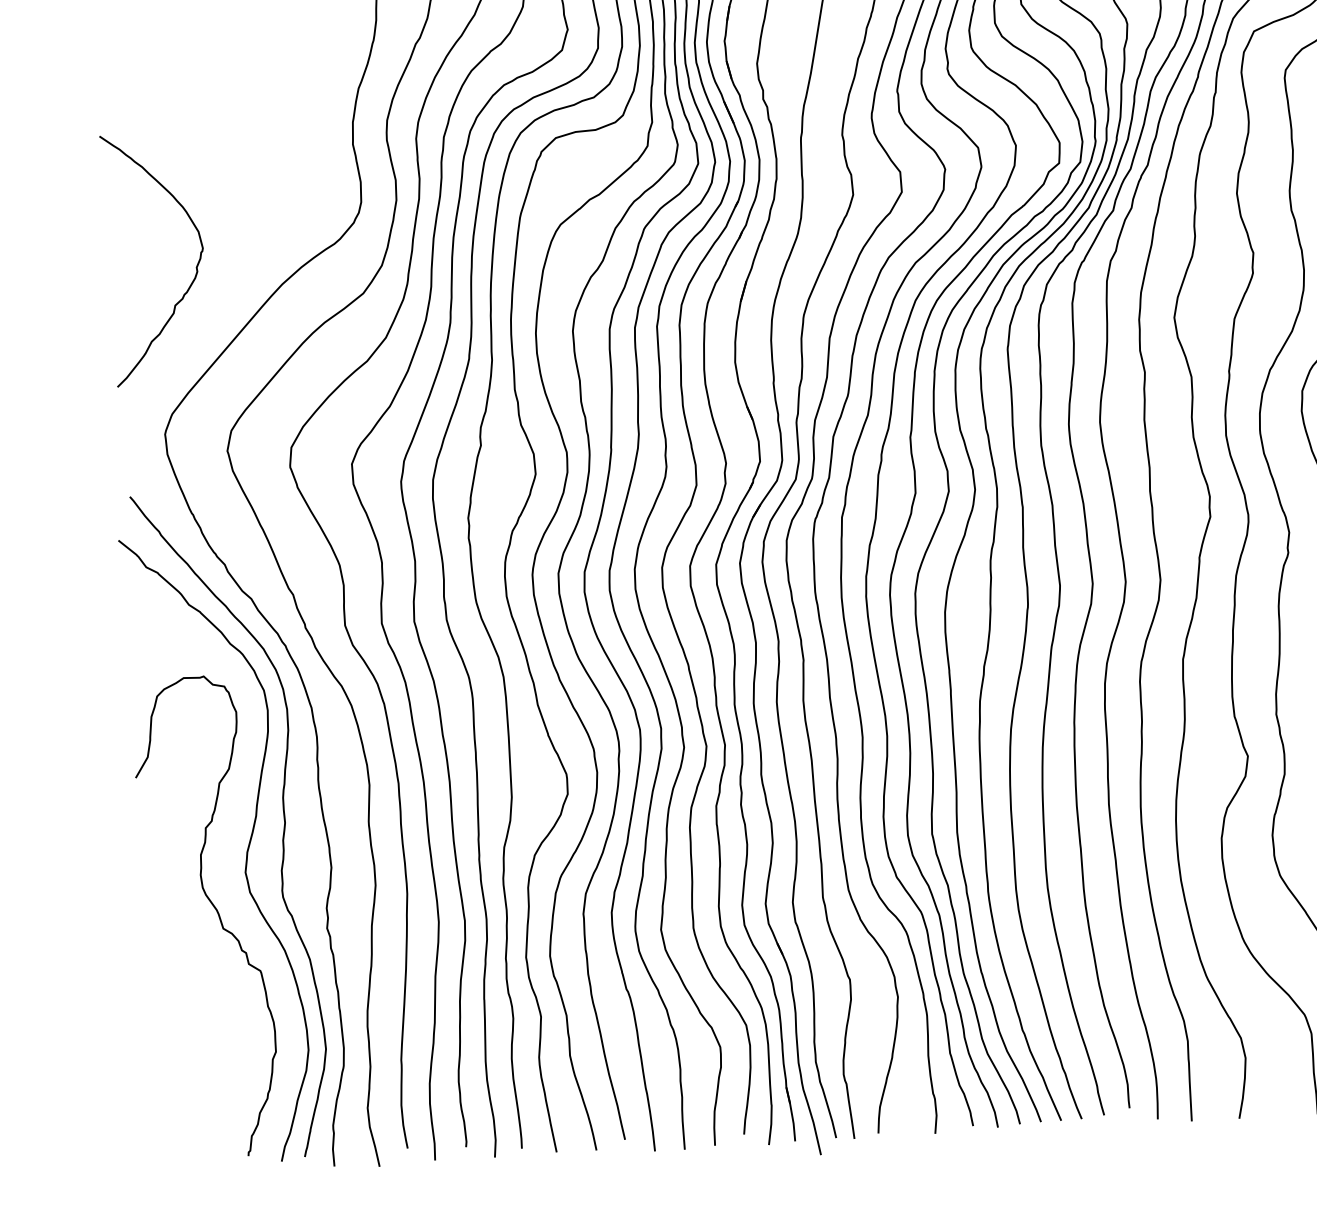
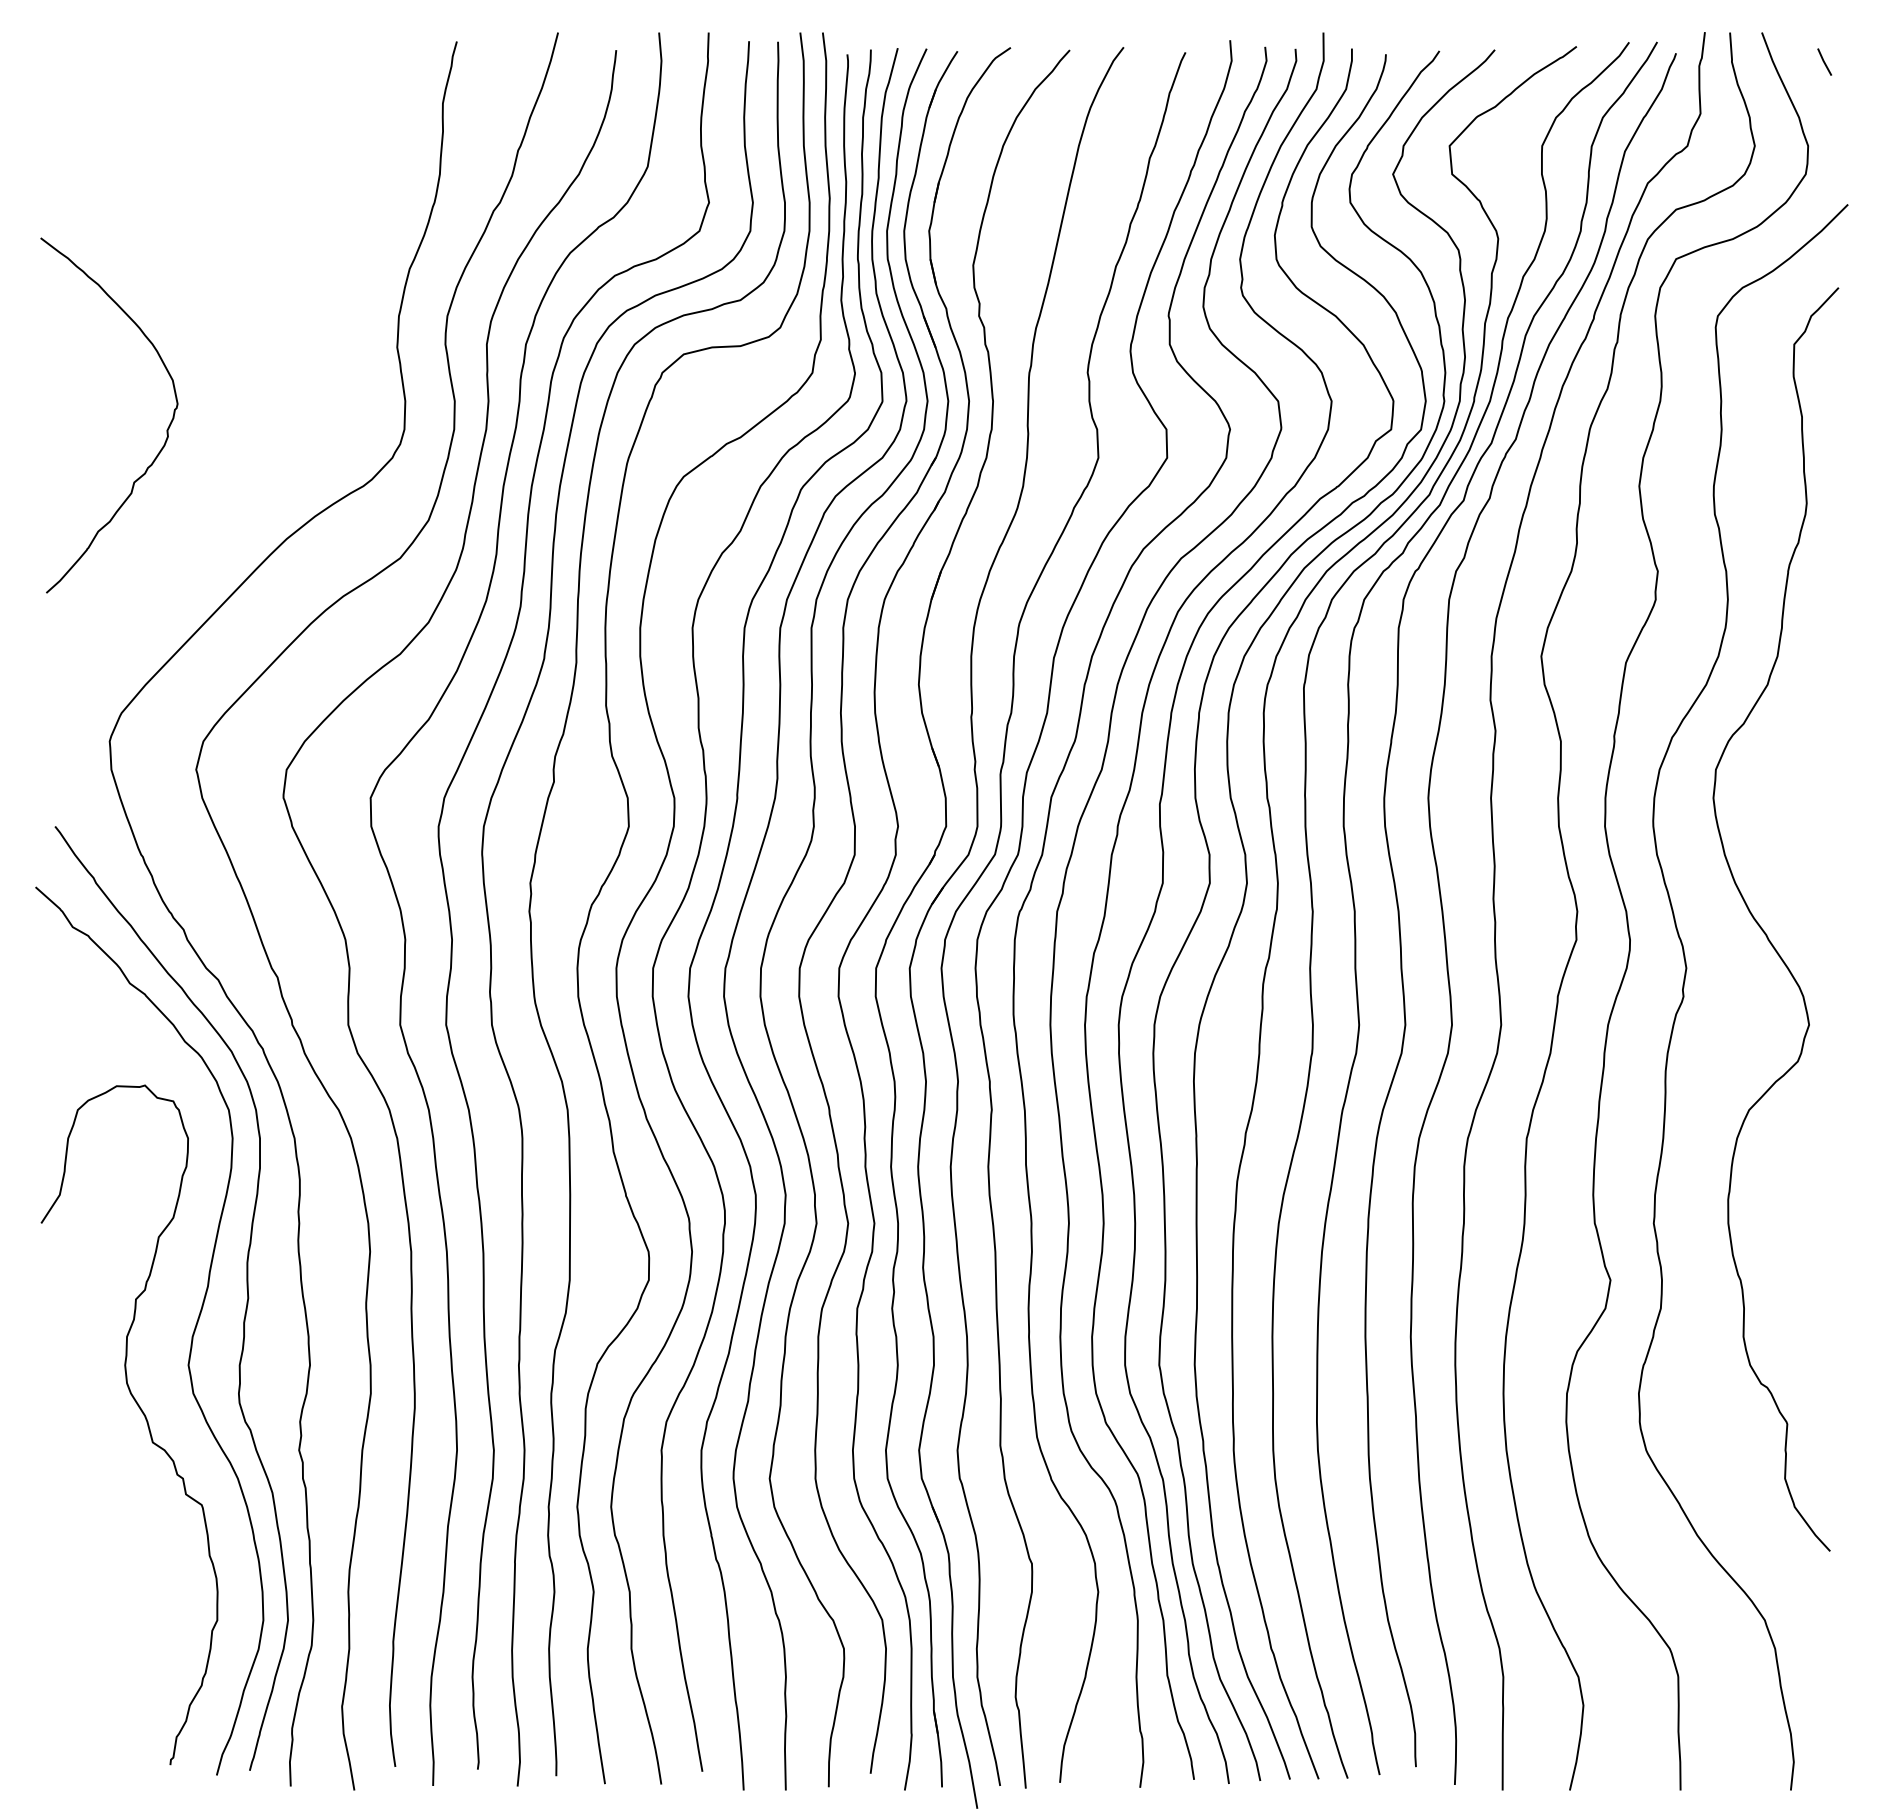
curve: (196, 267) -> (166, 430), moved

